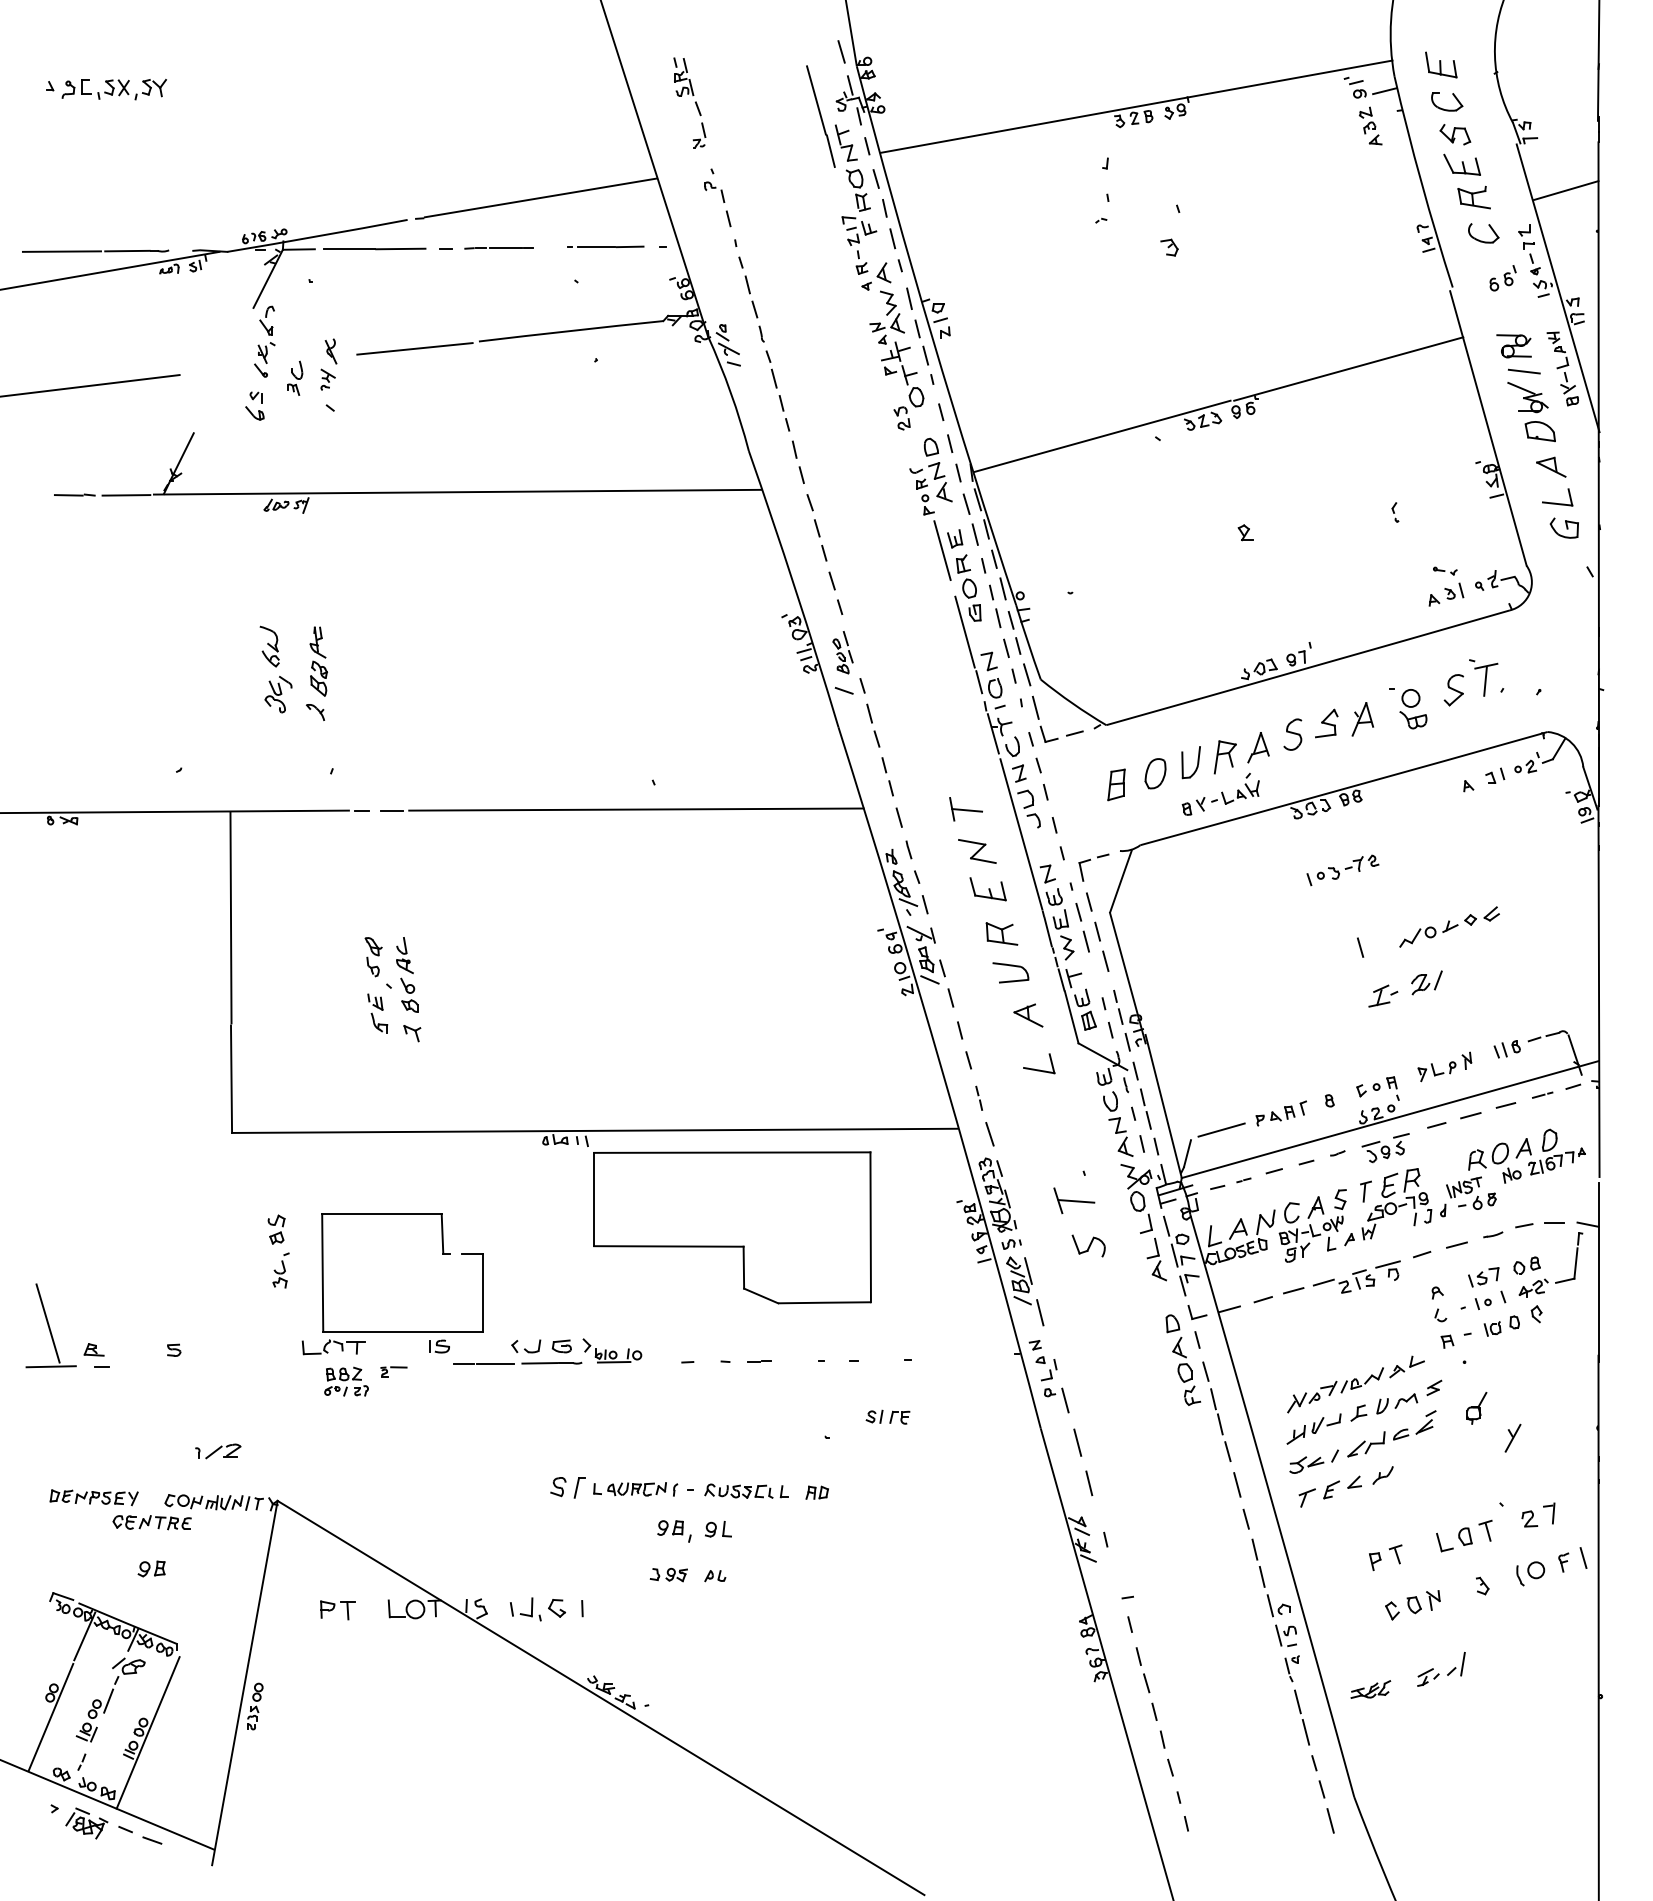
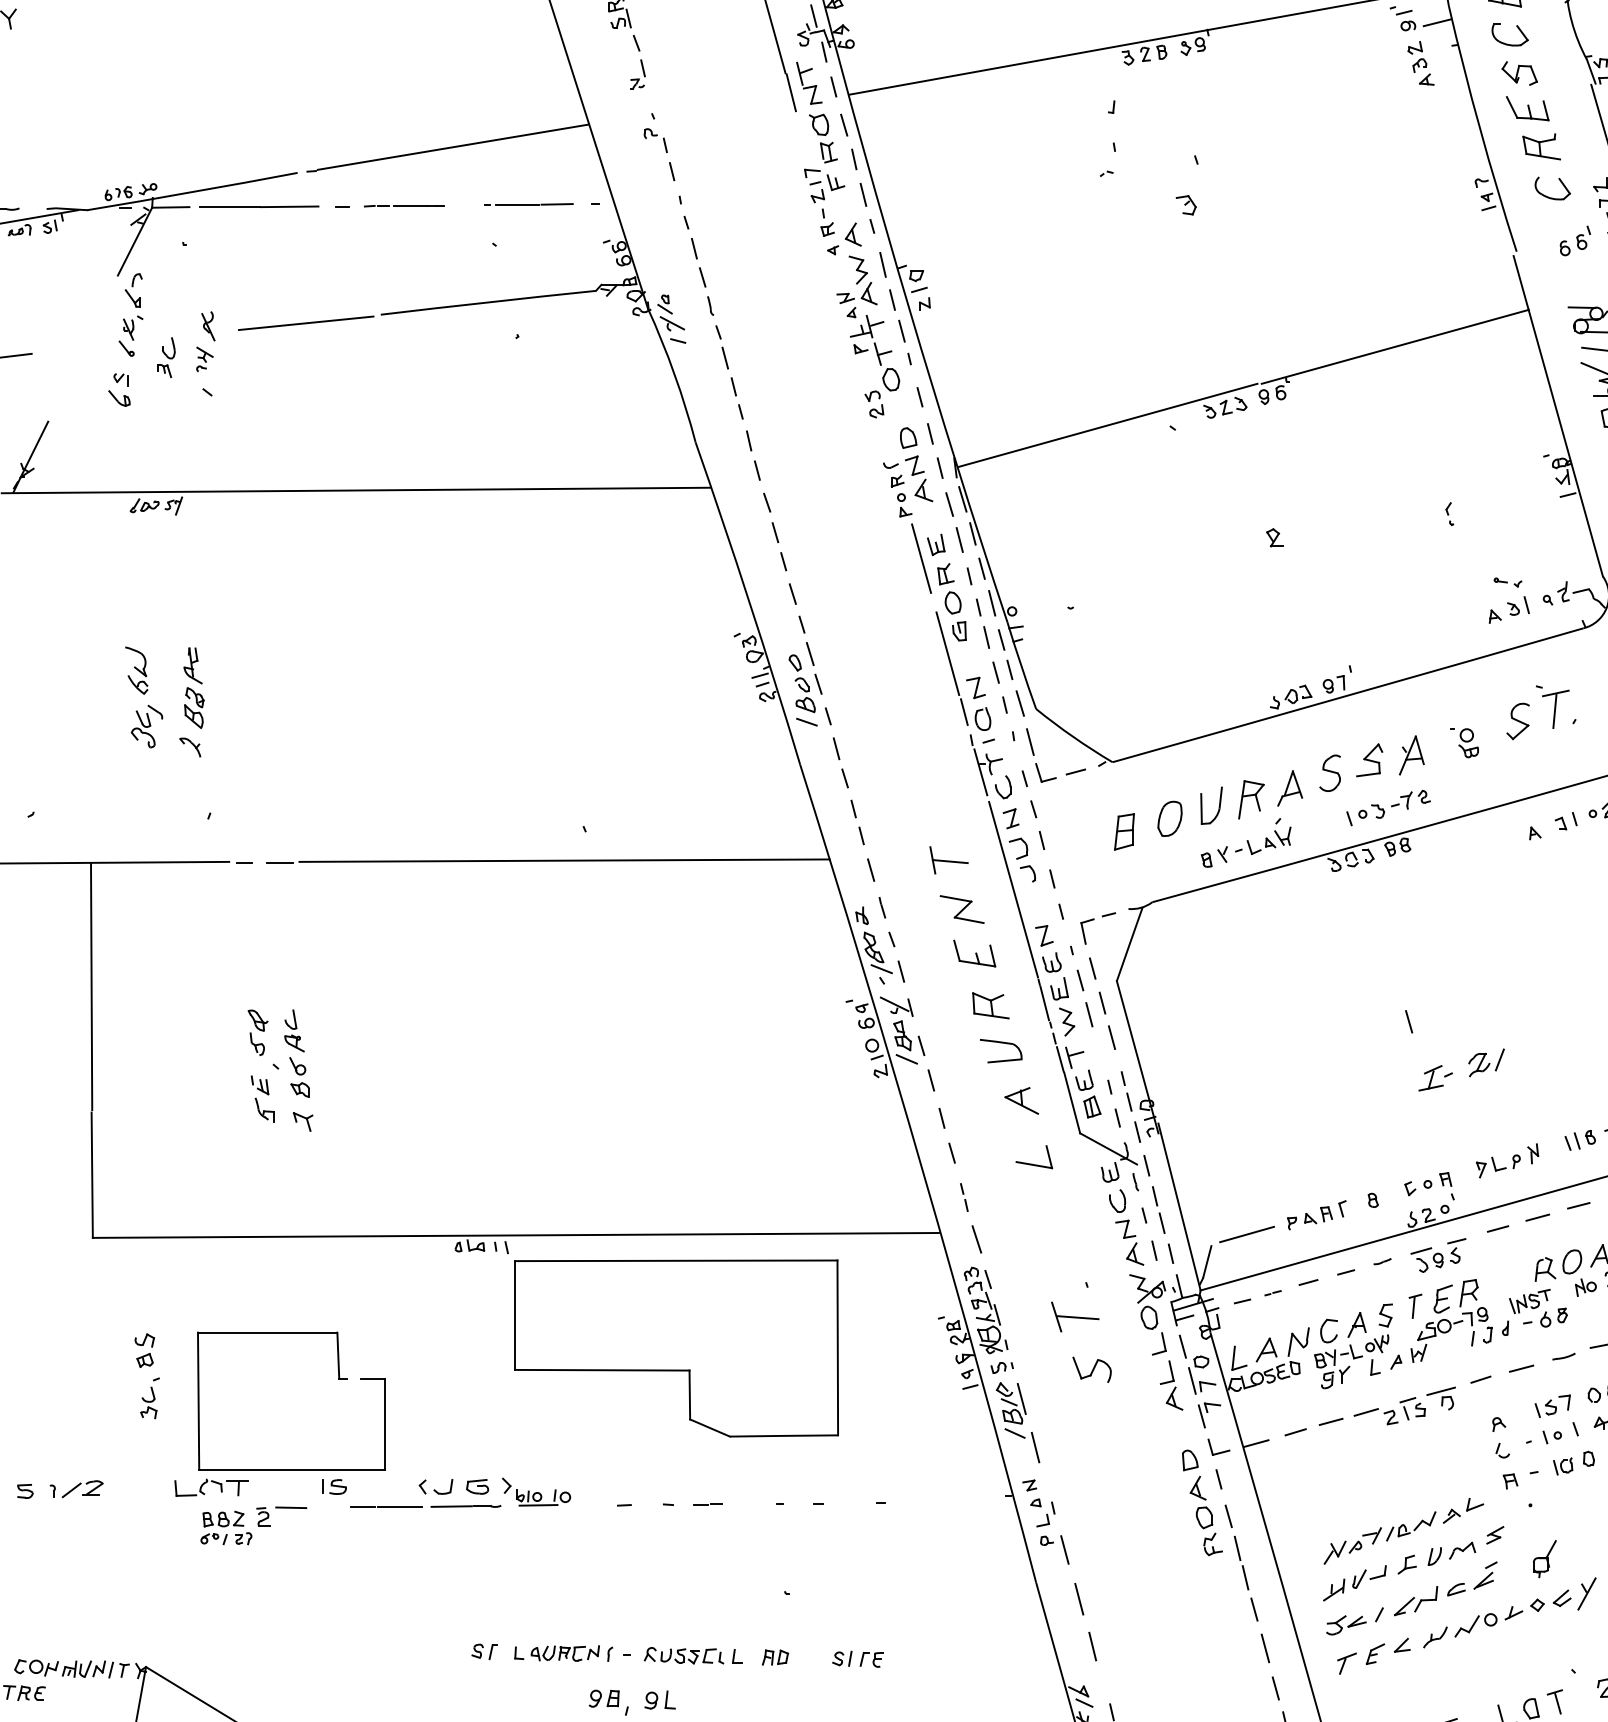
part: (842, 652) -> (804, 677), size x1.43
part: (1408, 708) -> (1465, 742), size x0.62
part: (1342, 870) -> (1388, 808), moved
part: (1449, 926) -> (1512, 1612), moved
part: (393, 1371) -> (281, 1516), size x1.67
part: (887, 1416) -> (857, 1658), moved
part: (218, 1451) -> (77, 1489), moved
part: (567, 1487) -> (484, 1651), size x0.62

